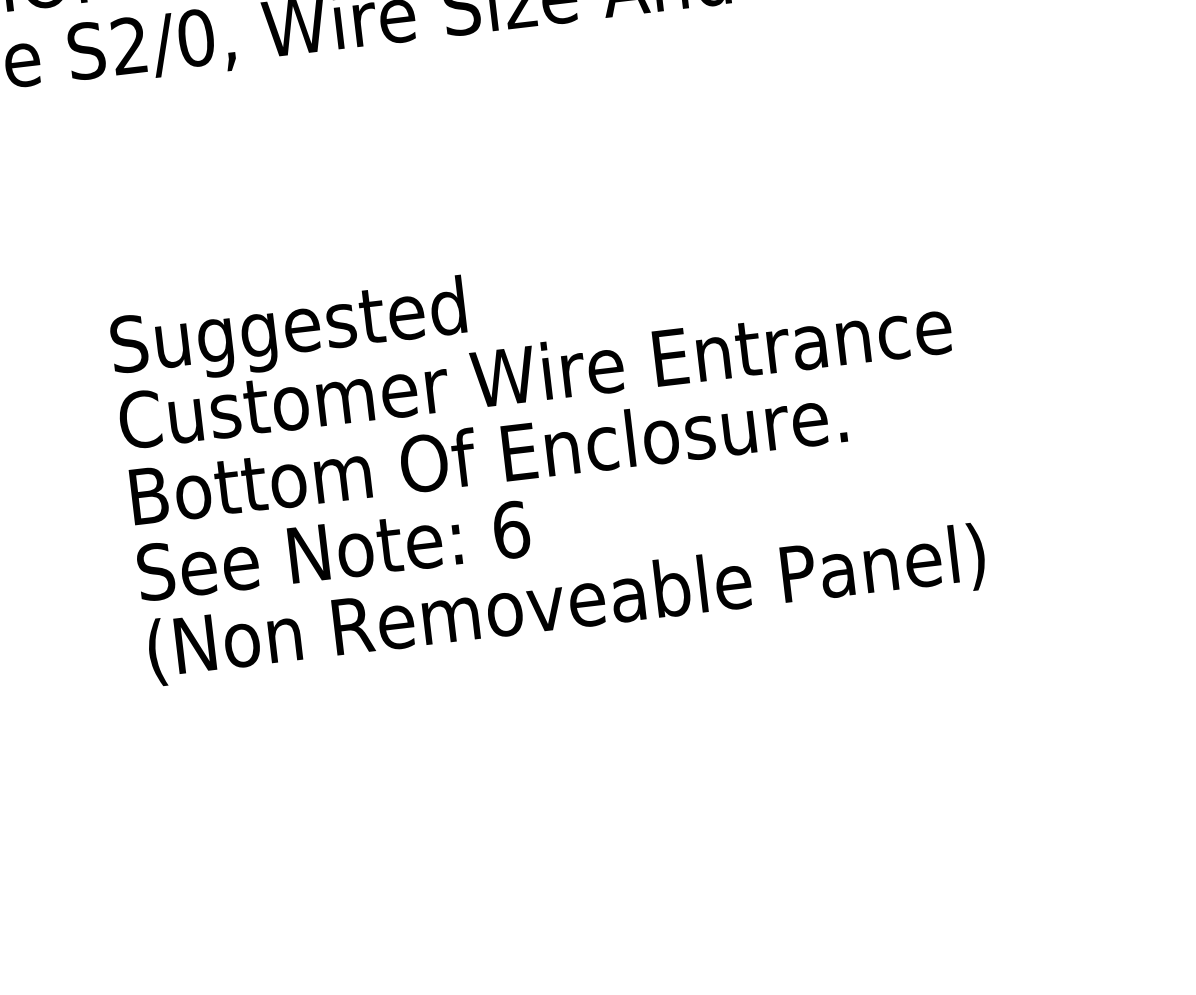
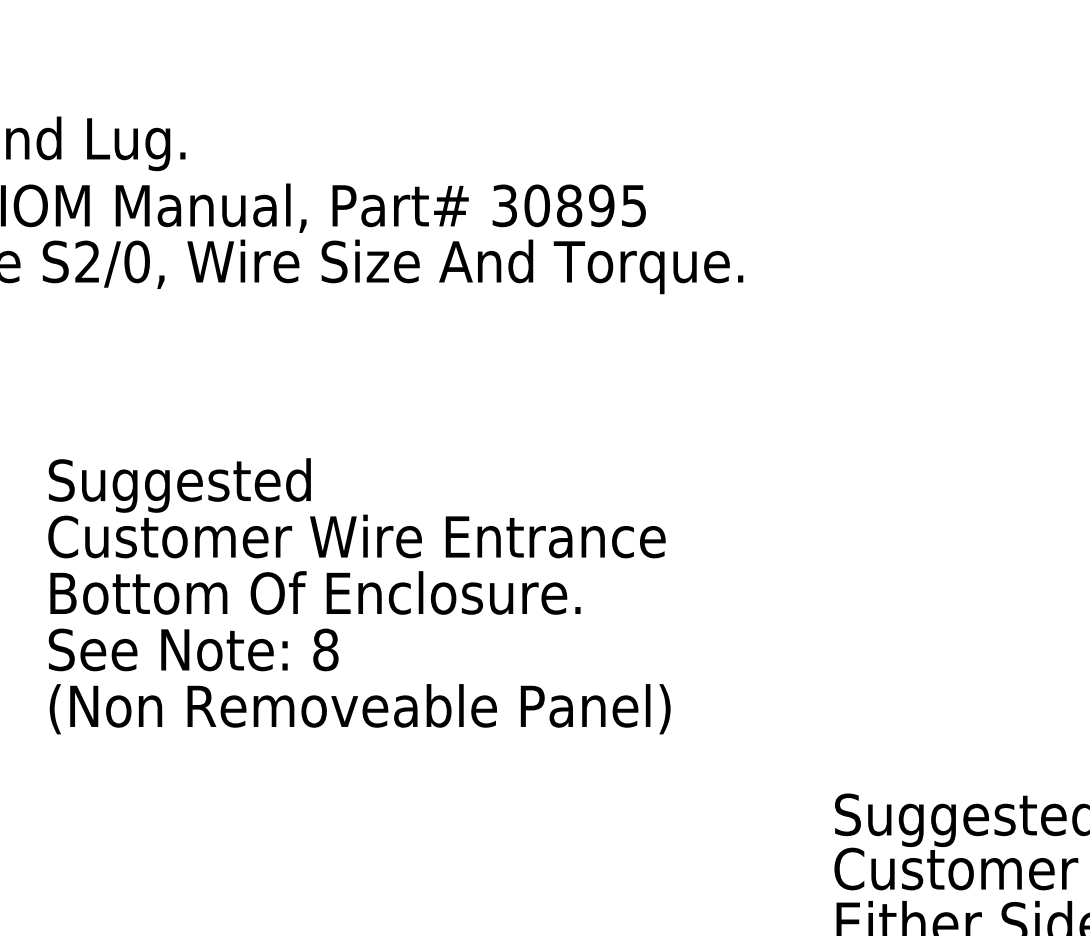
text: (510, 529) -> (325, 649), 6 -> 8

